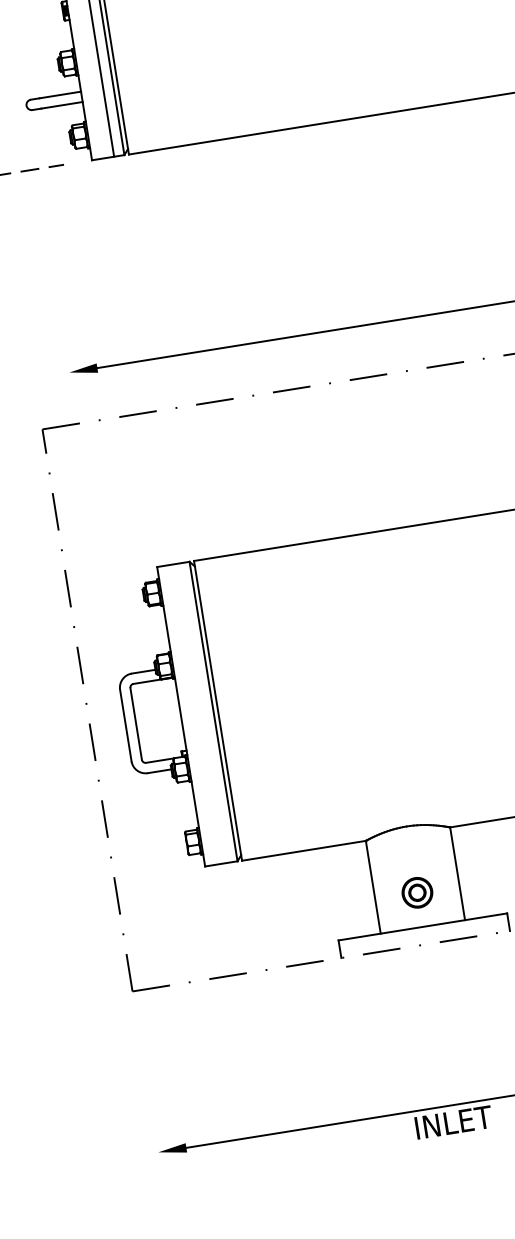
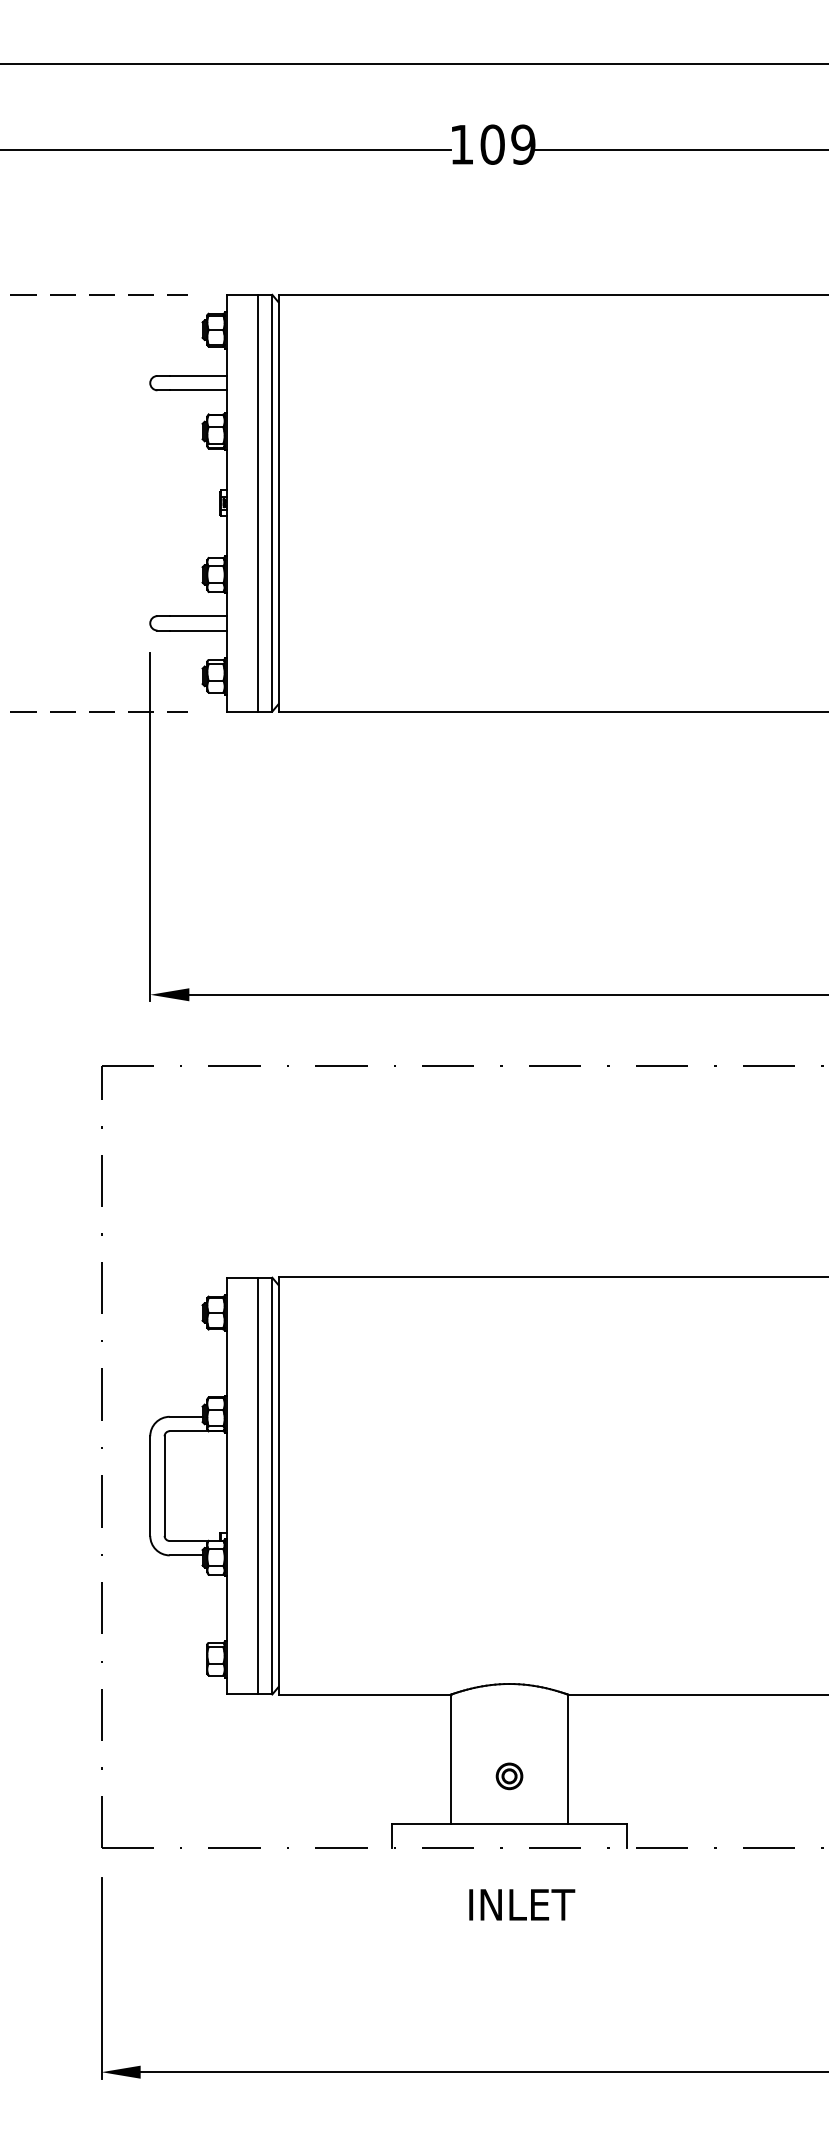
line: (50, 251) -> (150, 826), added
line: (203, 712) -> (258, 1485), added
part: (417, 892) -> (509, 1776), size x0.62
line: (147, 1084) -> (101, 1977), added
text: (454, 1122) -> (522, 1904), moved

